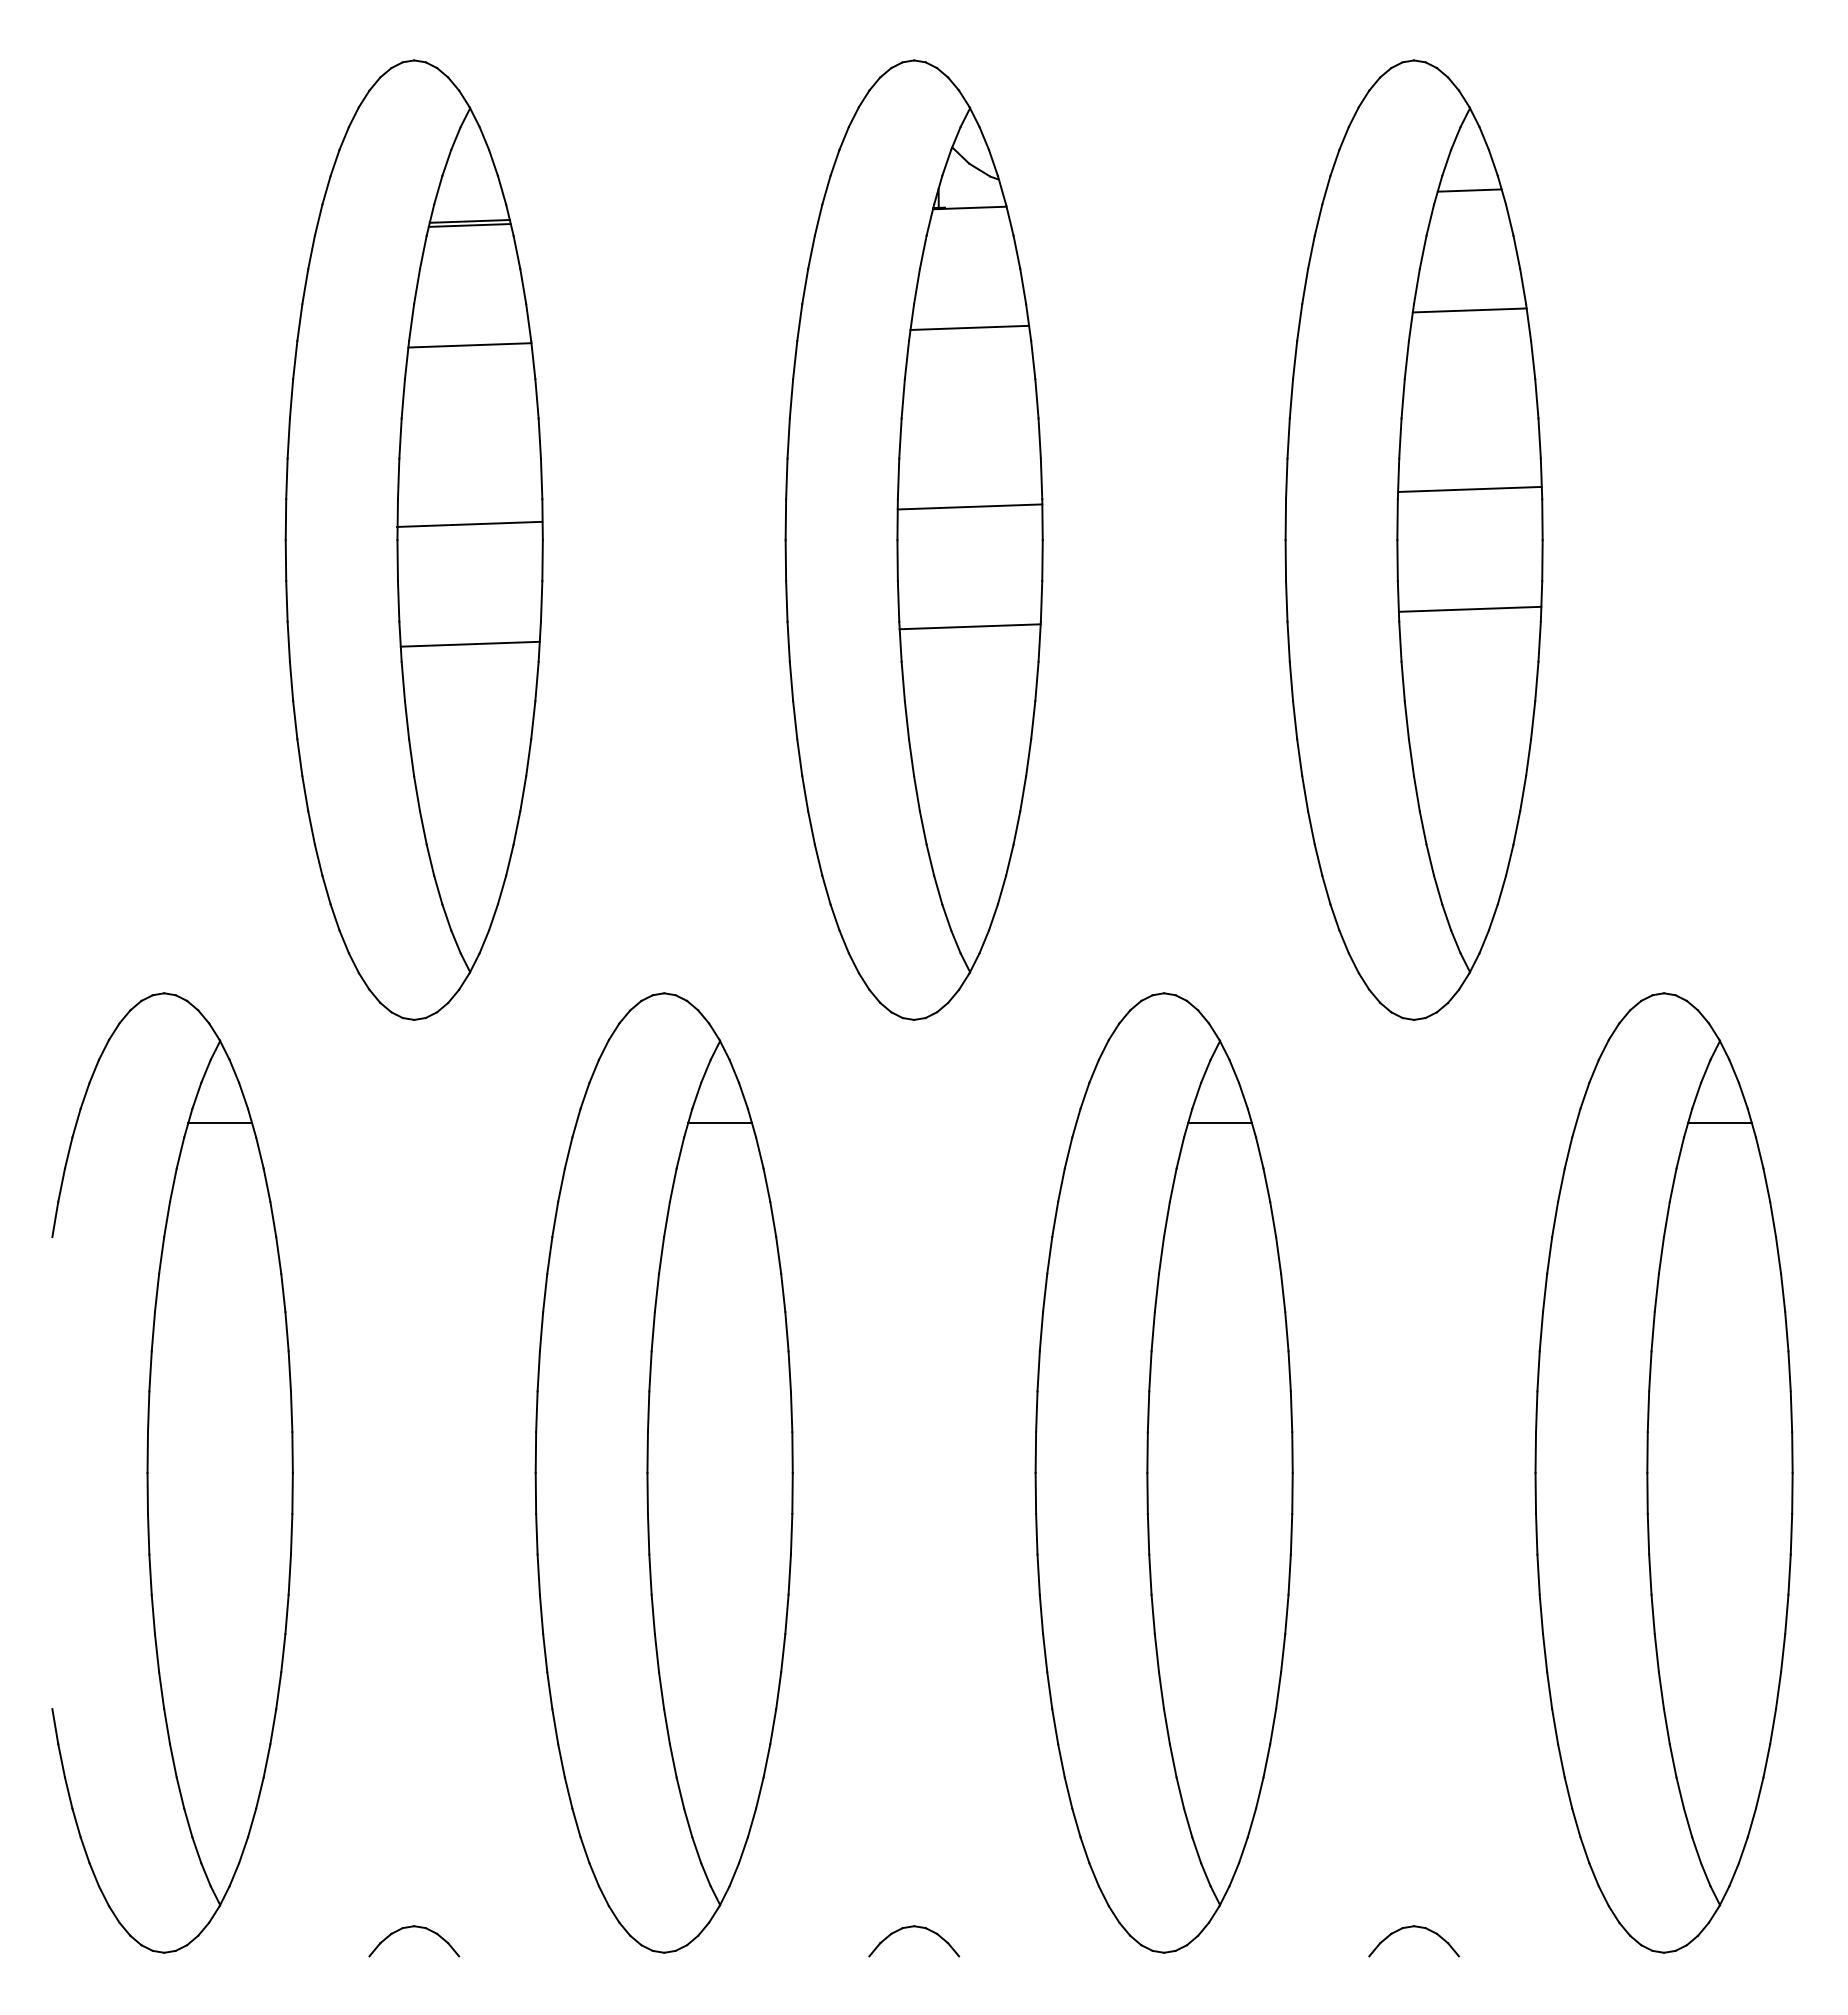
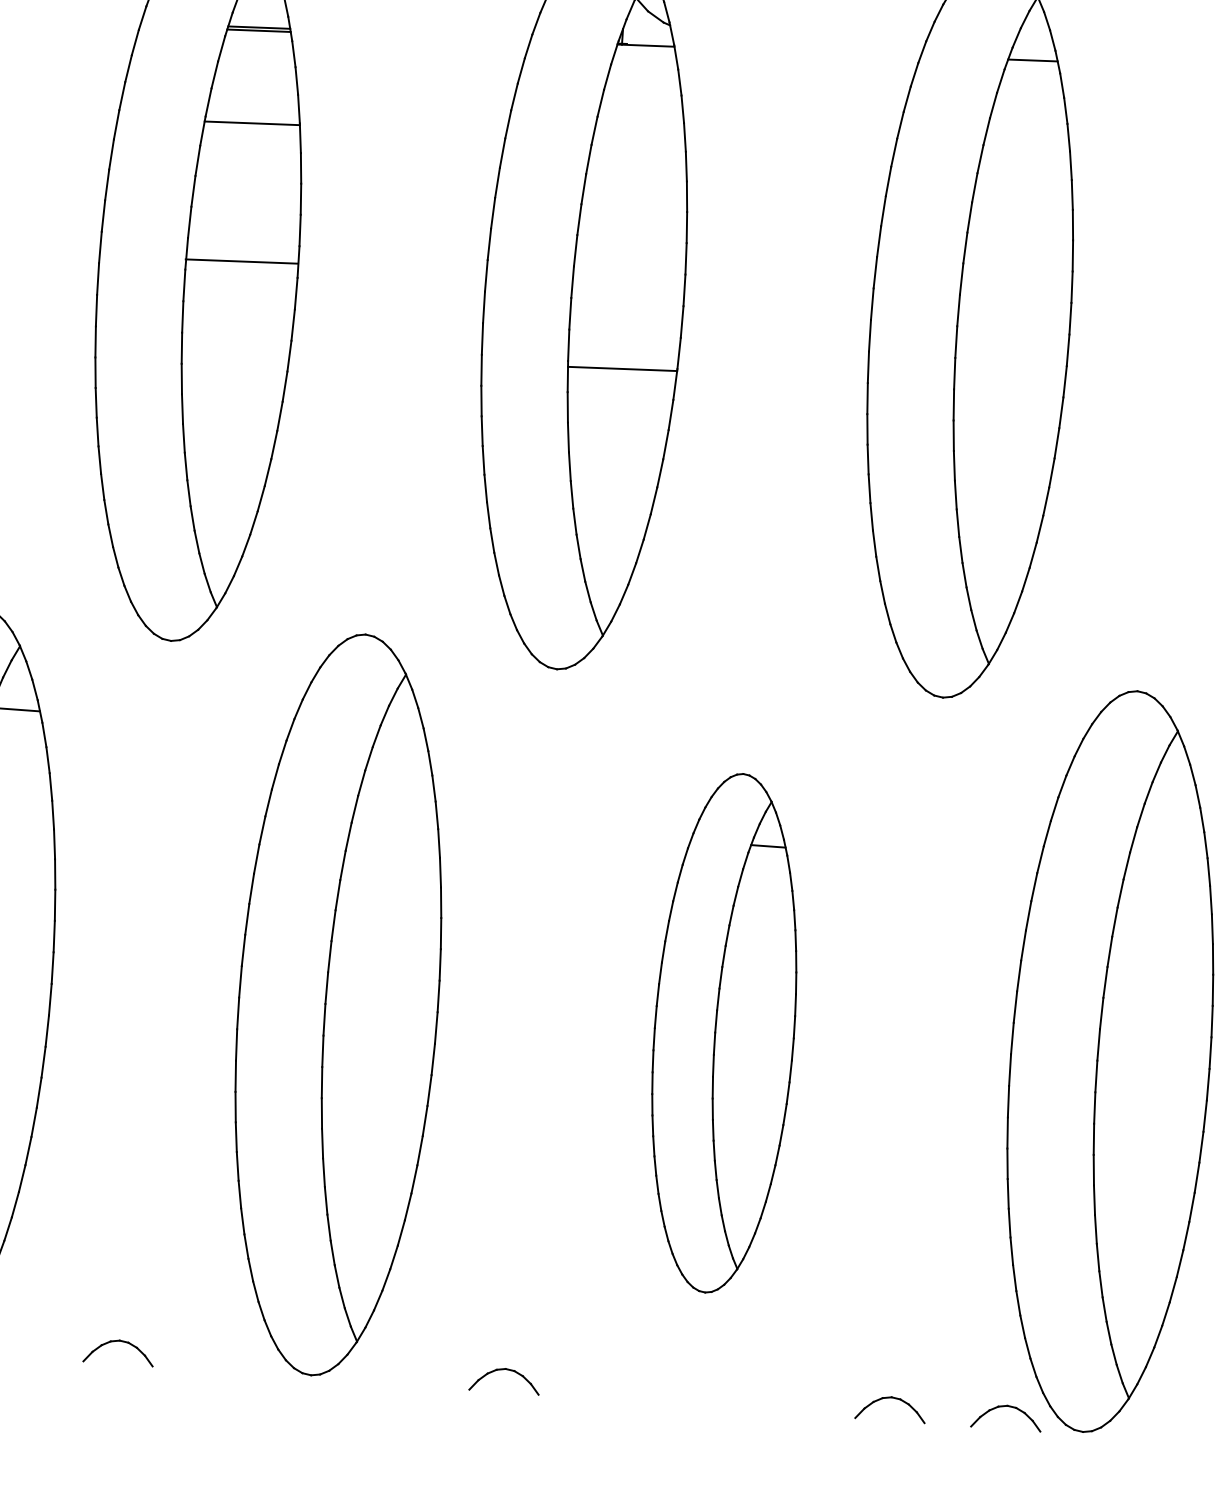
line: (1469, 310) -> (1025, 153), removed
line: (969, 327) -> (639, 137), removed
line: (1469, 488) -> (1015, 290), removed
line: (969, 506) -> (628, 276), removed
line: (1469, 608) -> (1009, 383), removed
line: (469, 643) -> (235, 353), removed
line: (720, 1123) -> (401, 738), removed
line: (1719, 1123) -> (1172, 794), removed
part: (1163, 1472) -> (723, 1032), size x0.7
part: (1558, 1928) -> (1002, 1407), added

